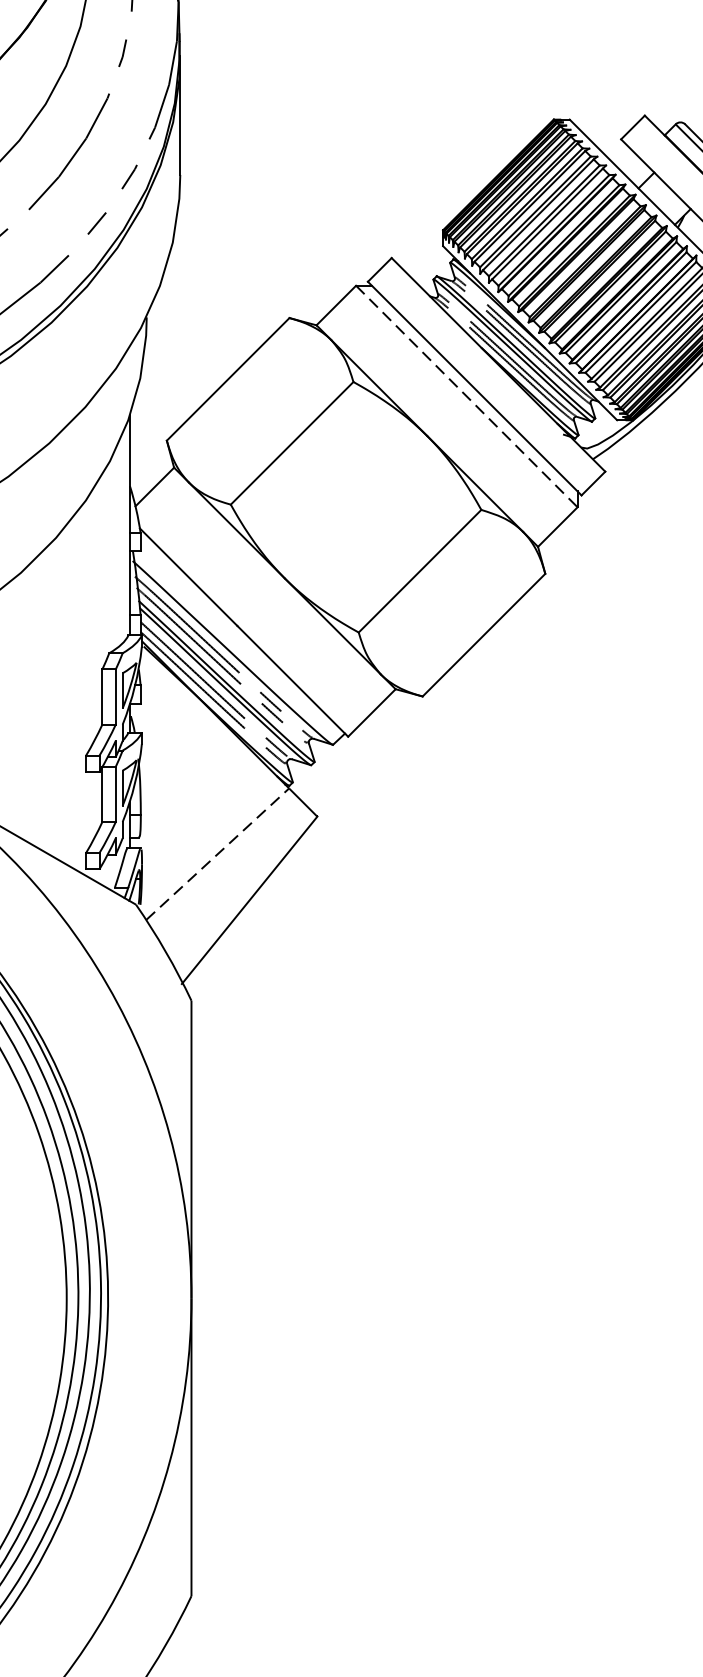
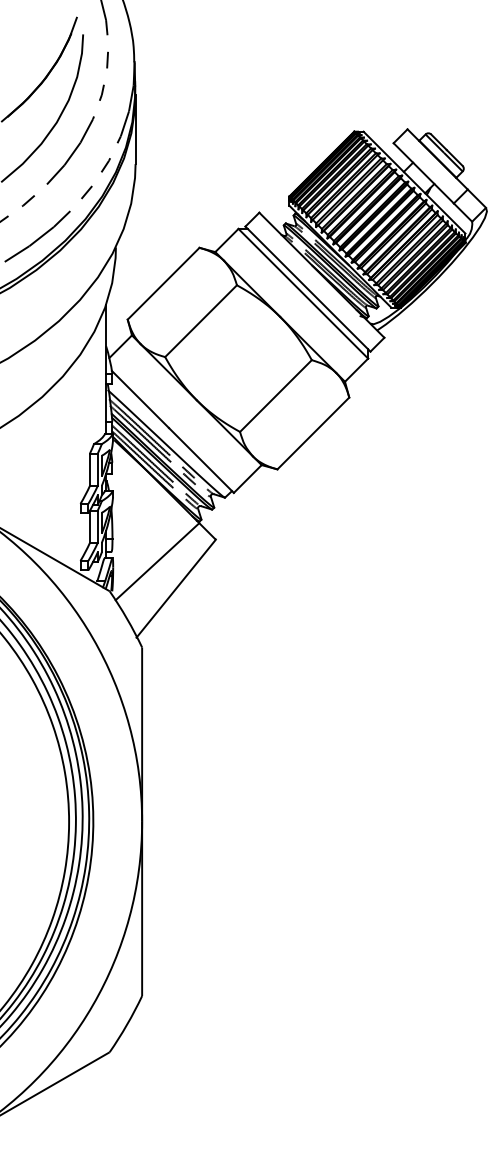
line: (467, 396) -> (303, 293), dashed -> solid
line: (217, 853) -> (157, 561), dashed -> solid

